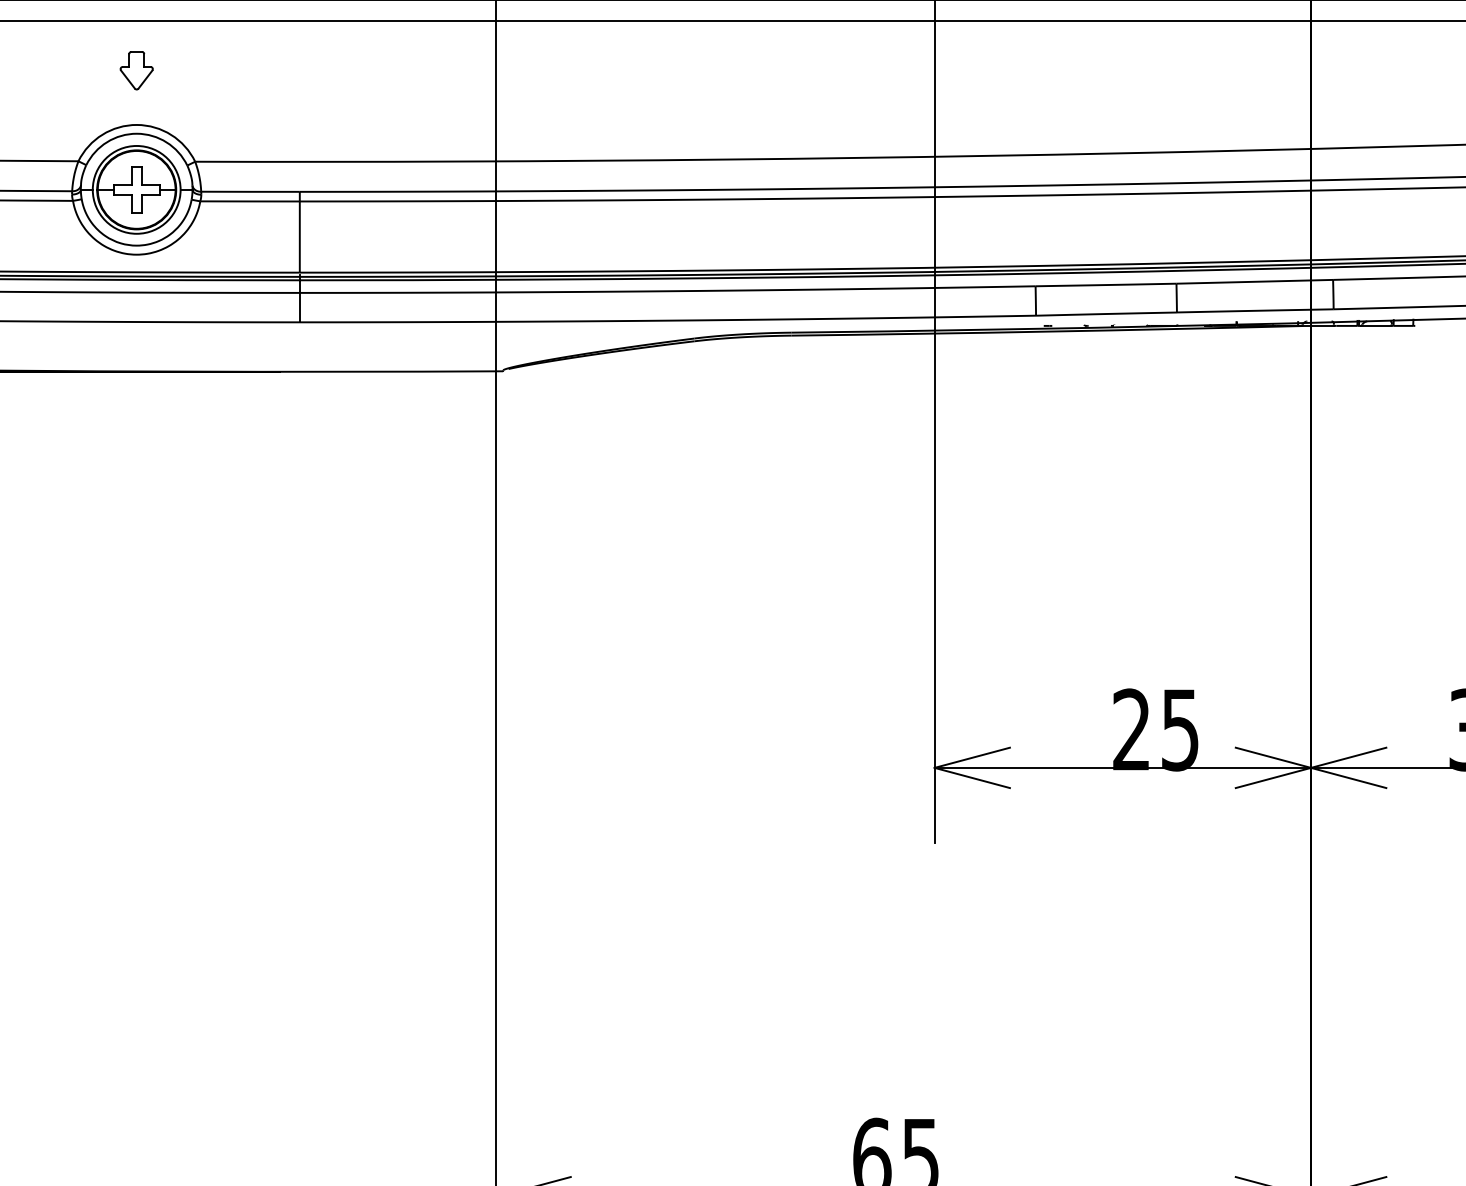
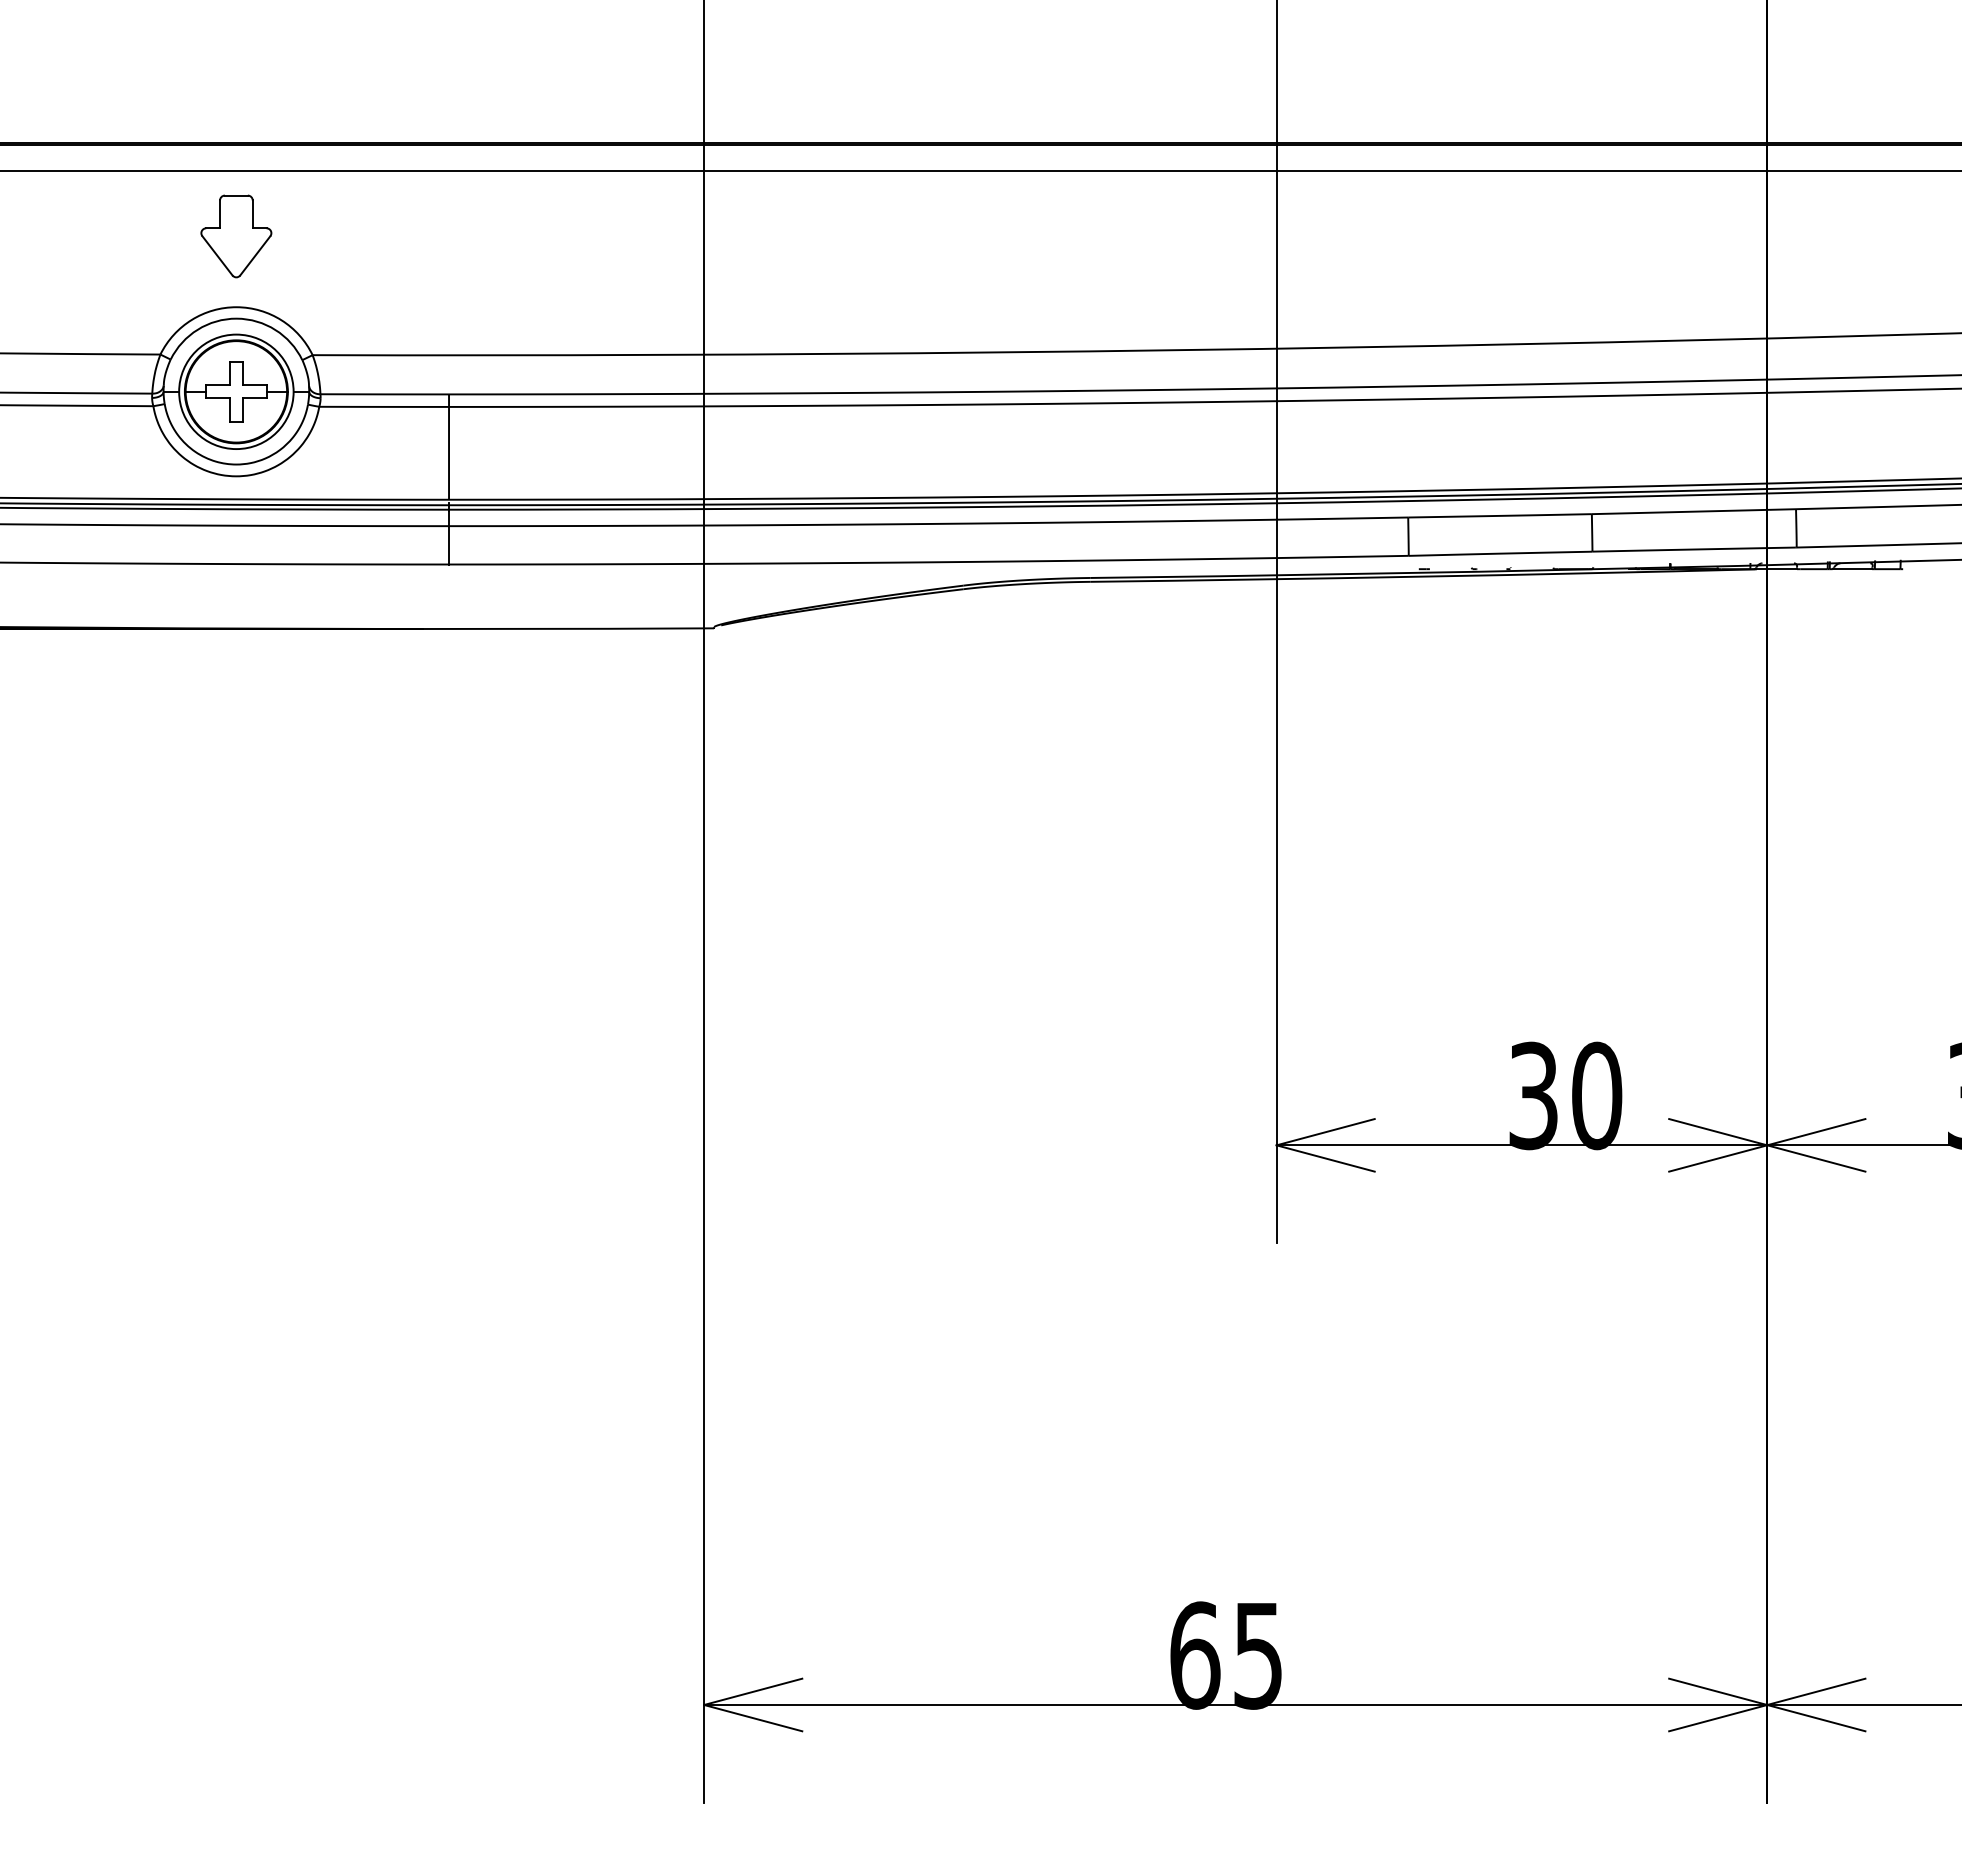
part: (136, 70) -> (236, 236), size x1.67
text: (1156, 729) -> (1565, 1095), 25 -> 30

